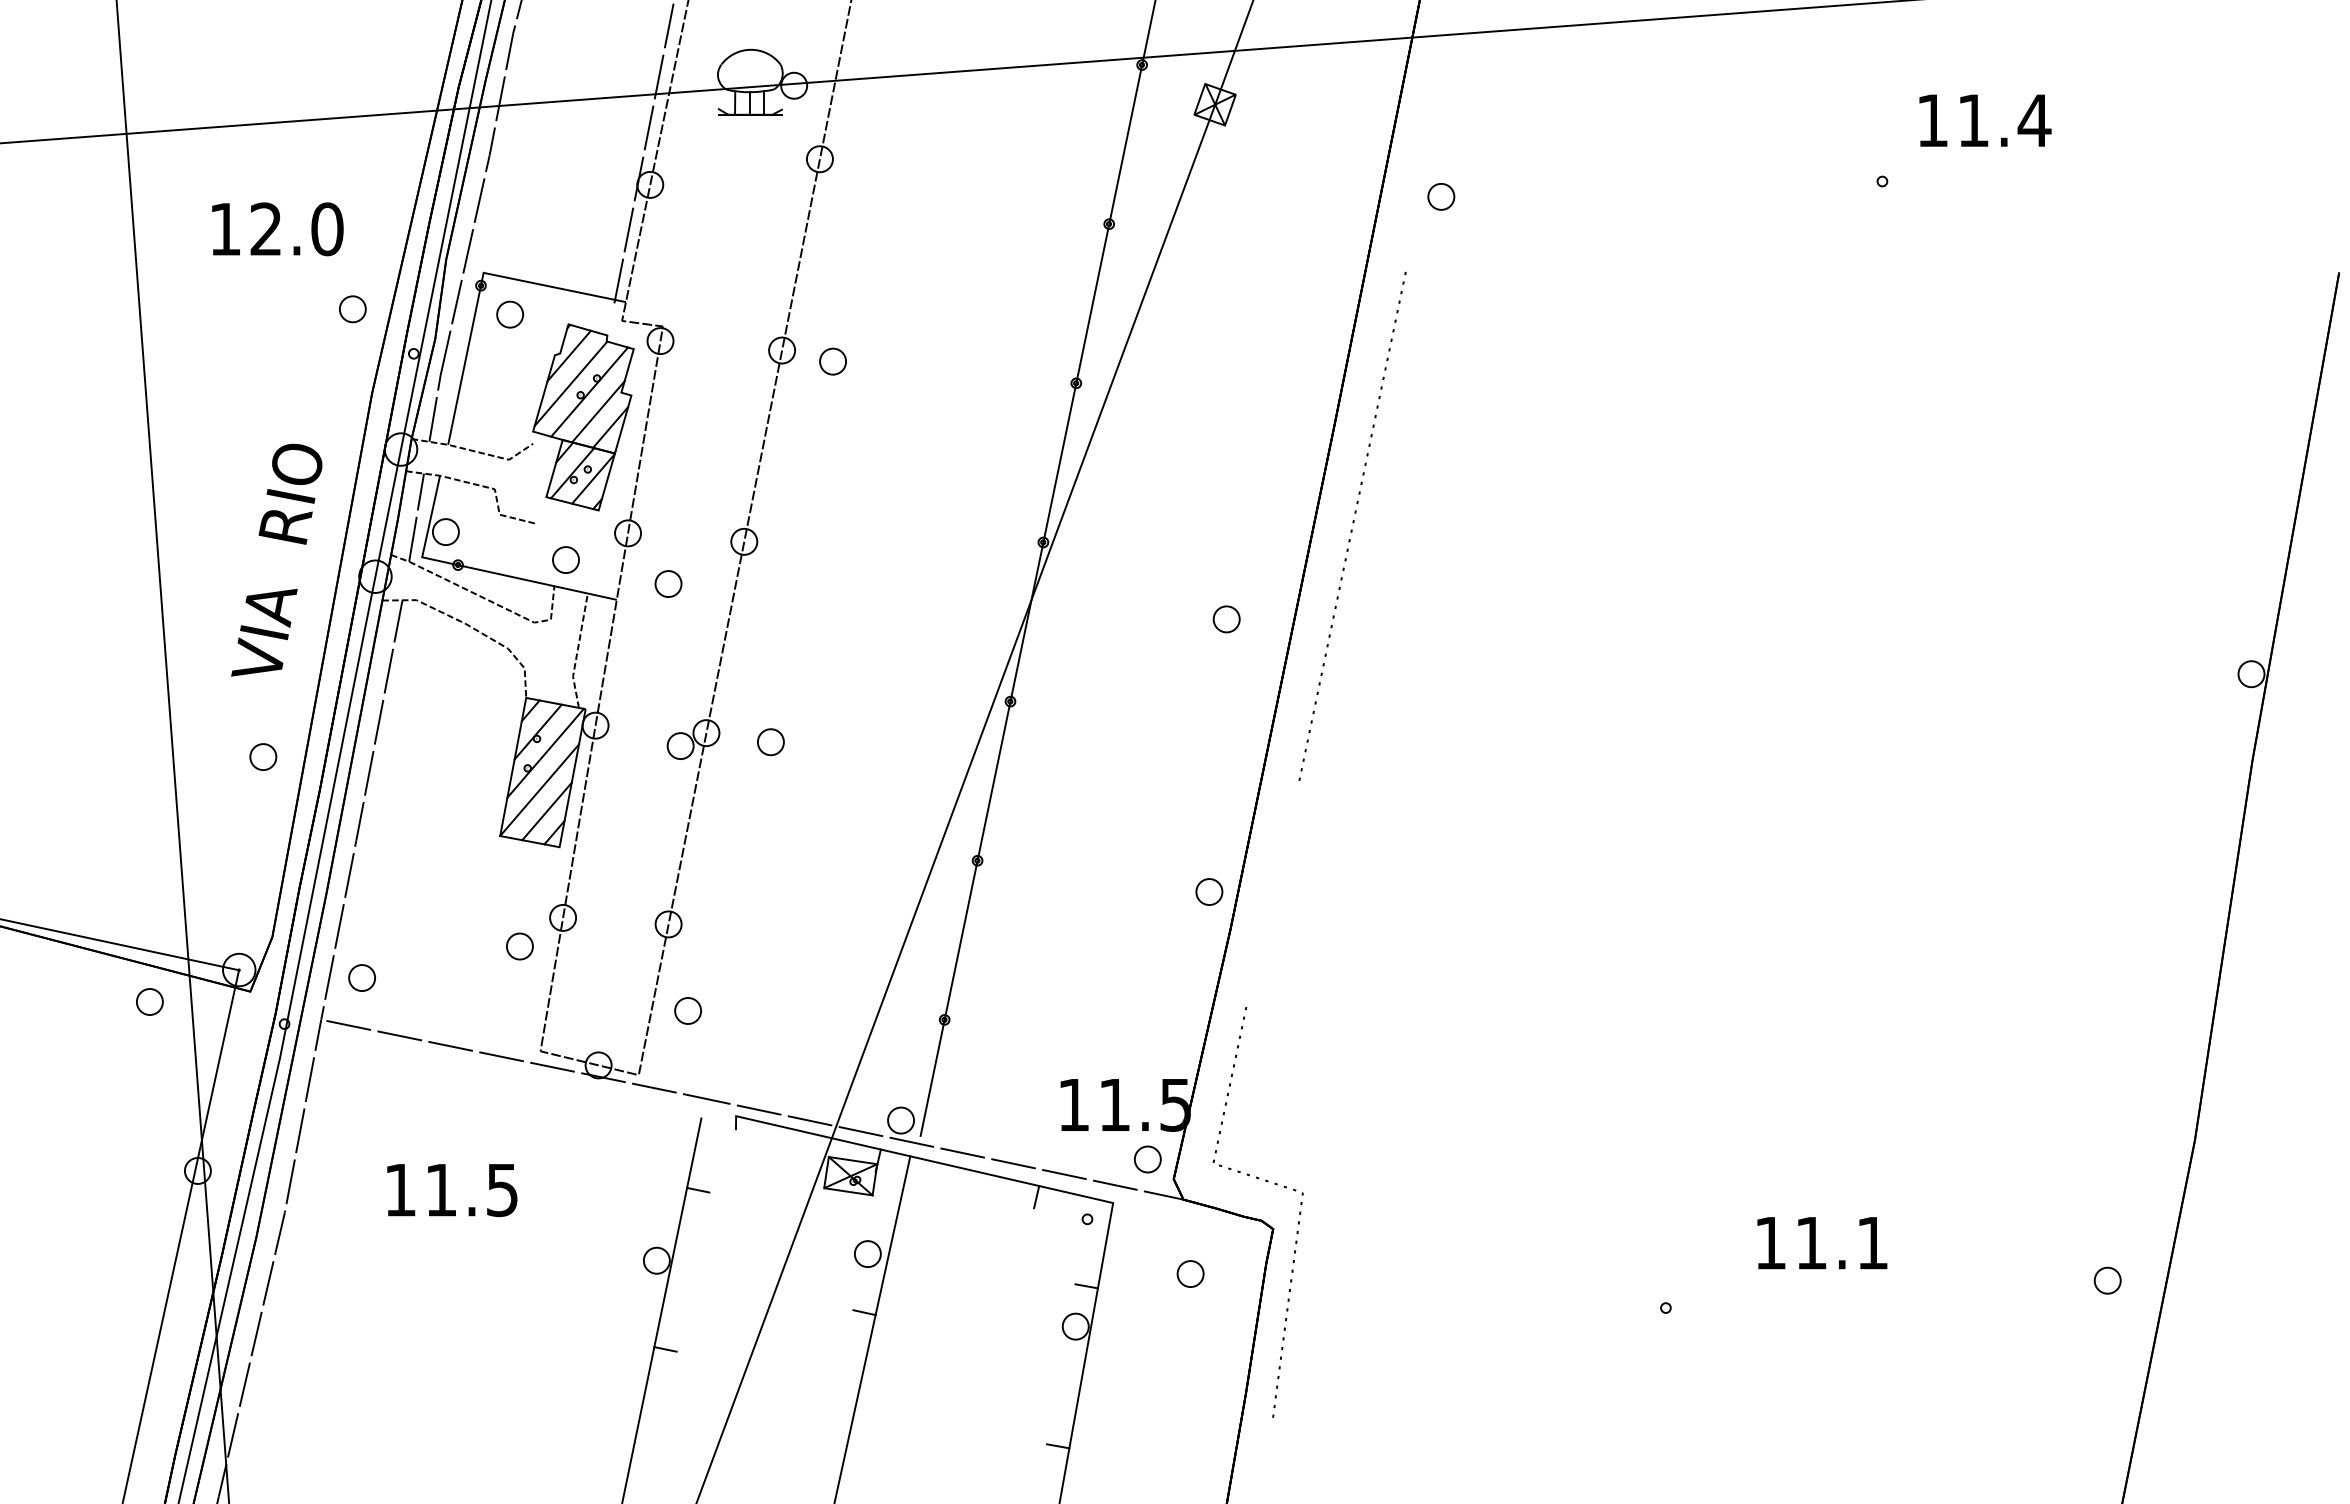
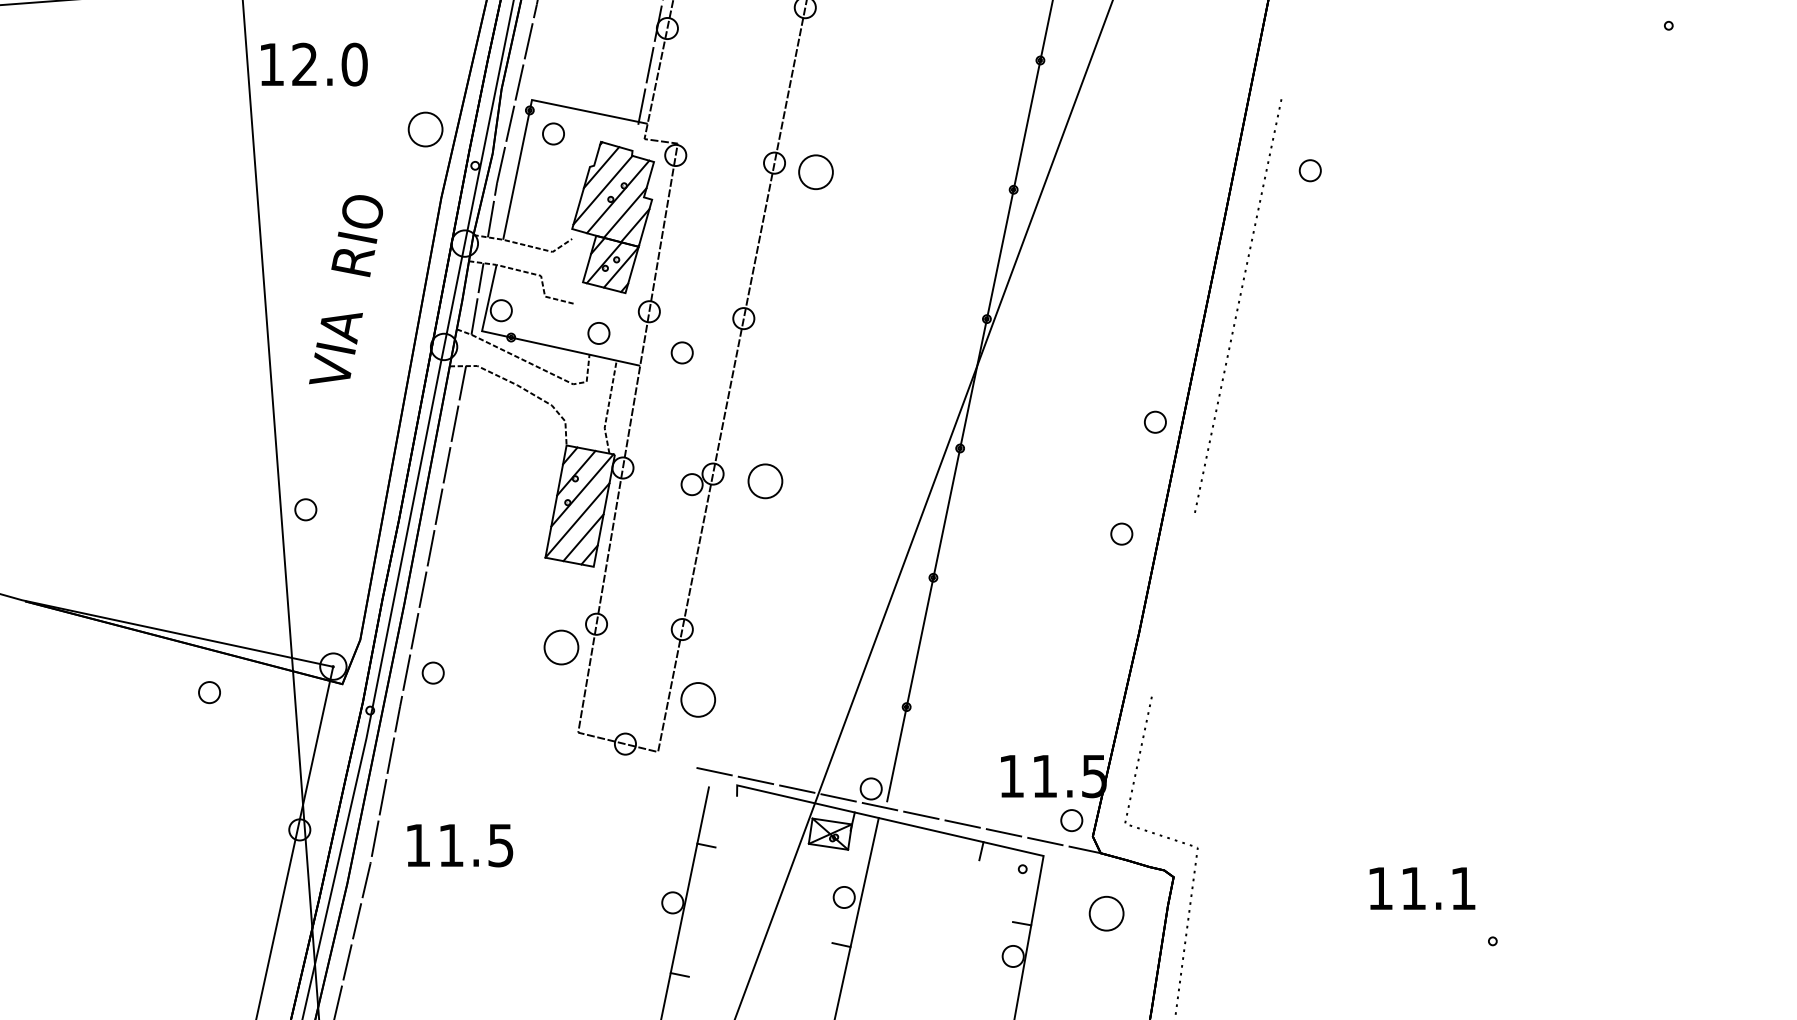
part: (1441, 196) -> (1310, 170), moved
text: (277, 229) -> (314, 64), moved
part: (352, 309) -> (425, 129), size x1.6
part: (832, 361) -> (815, 172), size x1.6
text: (276, 559) -> (345, 289), moved
part: (1226, 619) -> (1155, 422), moved
part: (770, 742) -> (765, 481), size x1.6
part: (263, 756) -> (305, 509), moved
part: (1209, 891) -> (1121, 533), moved
part: (519, 946) -> (561, 647), size x1.6
part: (149, 1001) -> (209, 692), moved
part: (687, 1010) -> (697, 699), size x1.6
line: (506, 1057) -> (550, 737), removed
text: (452, 1190) -> (460, 845), moved
text: (1822, 1243) -> (1422, 888), moved
part: (1190, 1273) -> (1106, 913), size x1.6

